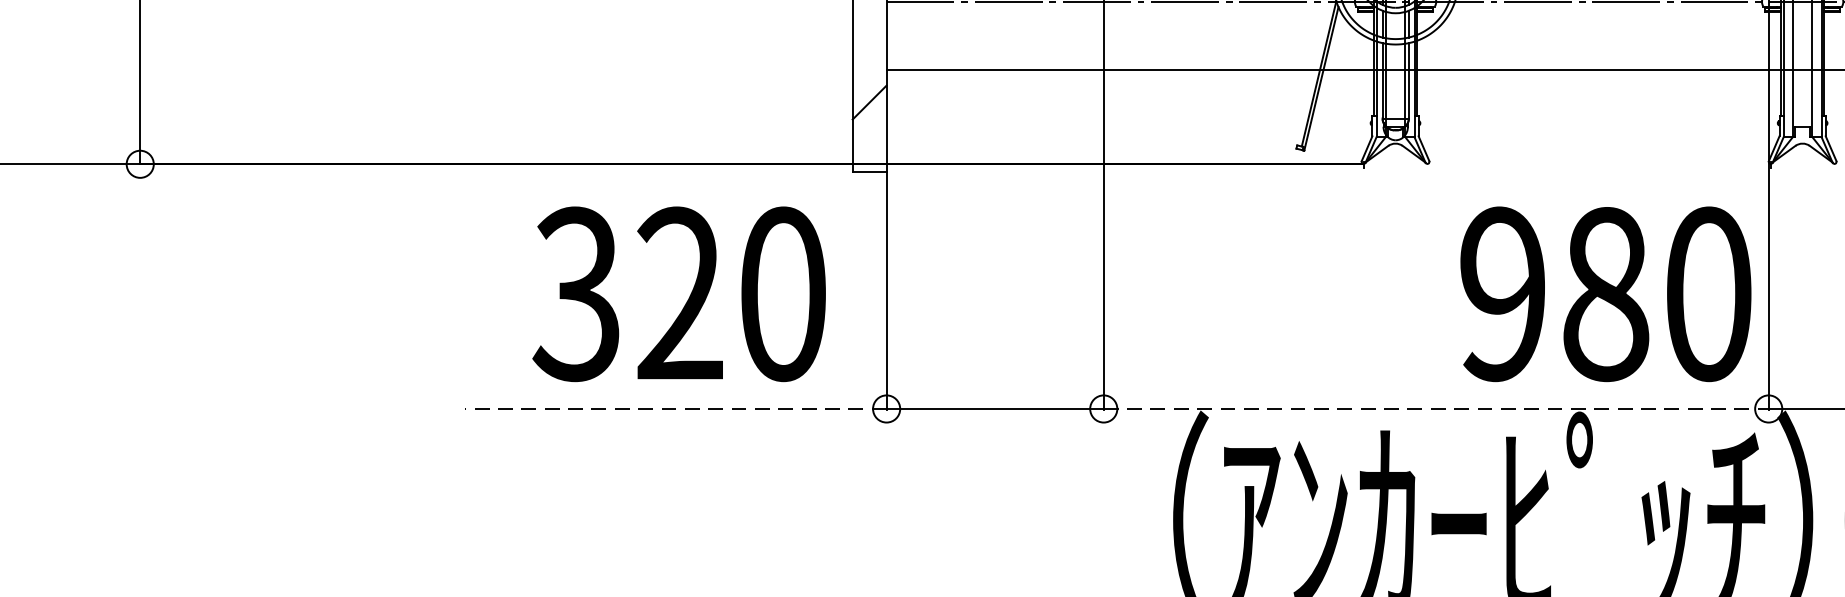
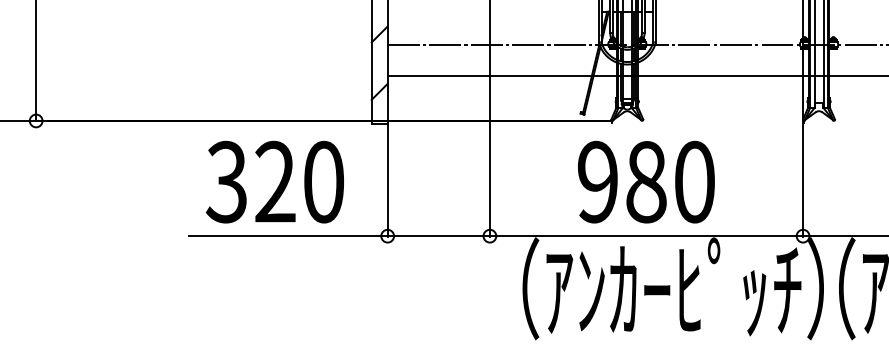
text: (678, 292) -> (274, 181), moved
text: (1606, 292) -> (646, 181), moved
line: (673, 409) -> (287, 236), dashed -> solid
line: (1436, 409) -> (646, 236), dashed -> solid

